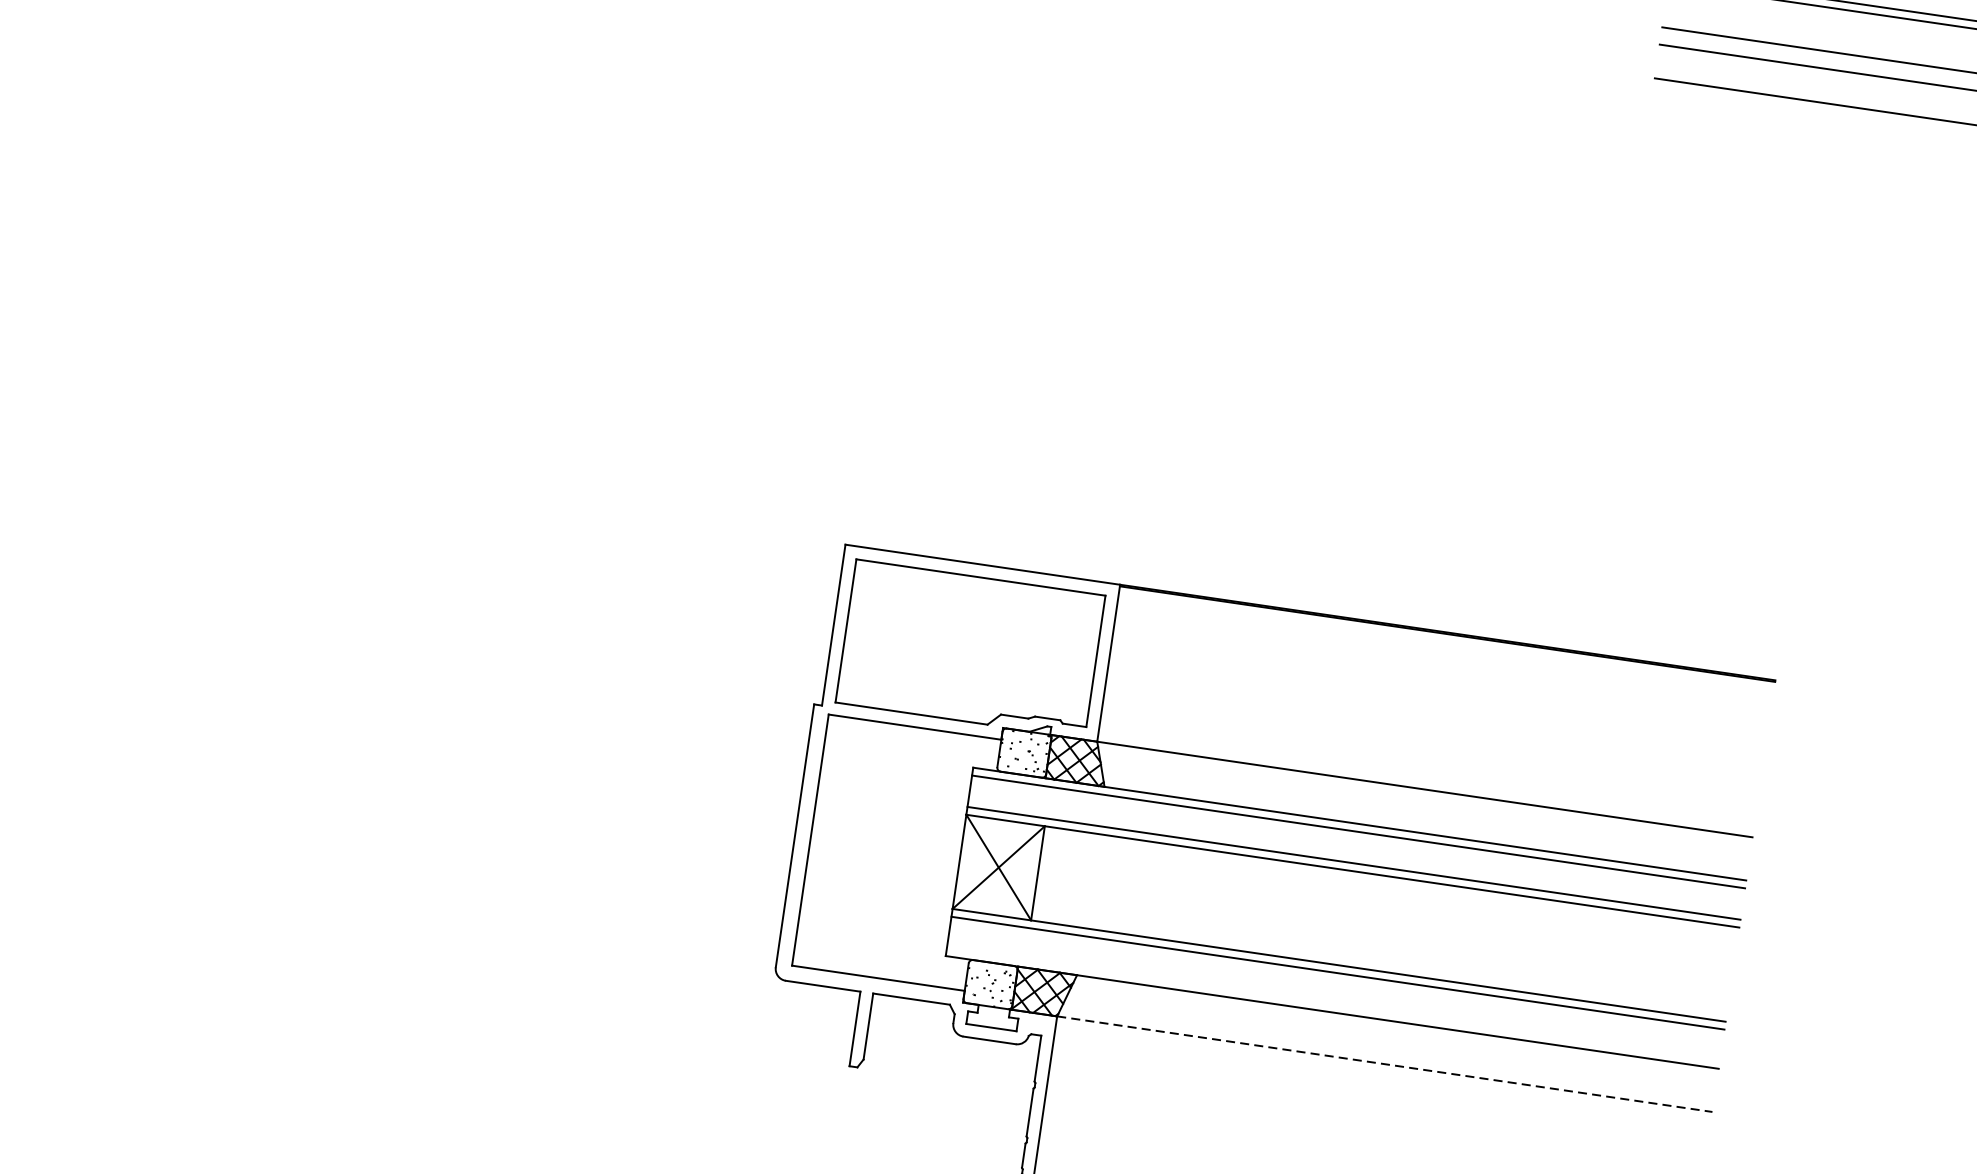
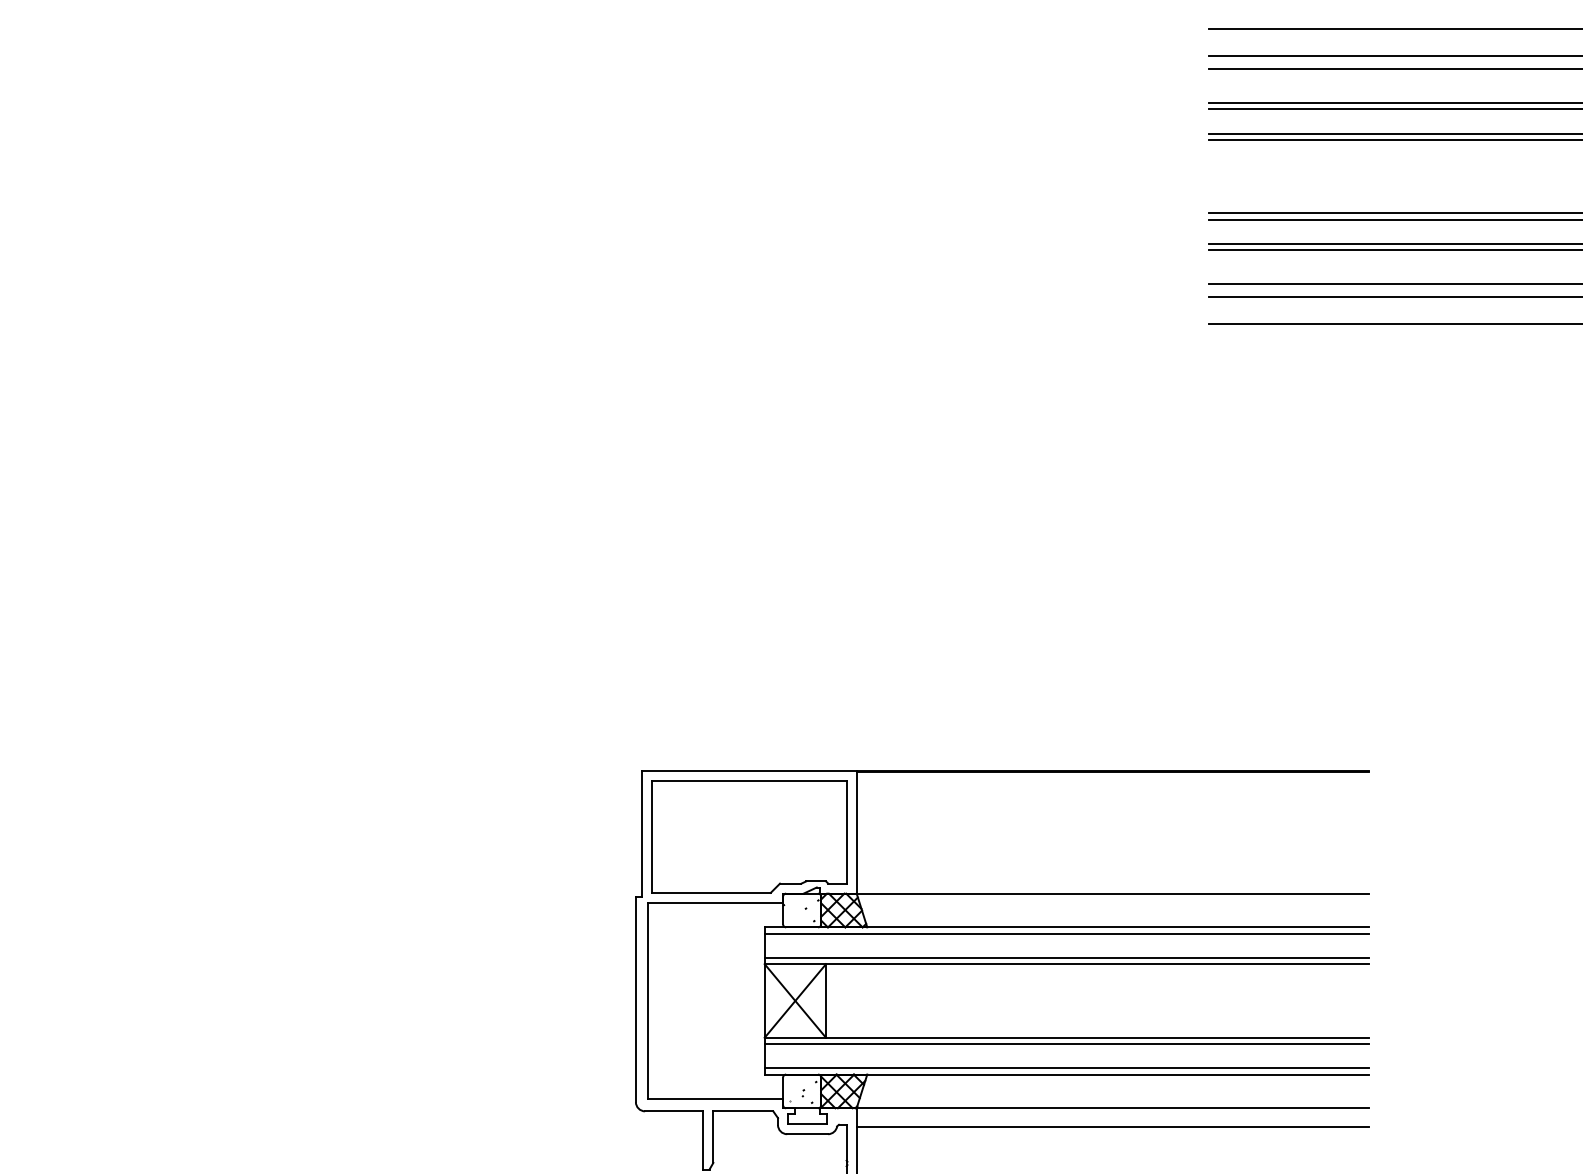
line: (1333, 1004) -> (1066, 1068), added
line: (1385, 1064) -> (1113, 1108), dashed -> solid
line: (1381, 1087) -> (1112, 1126), added

